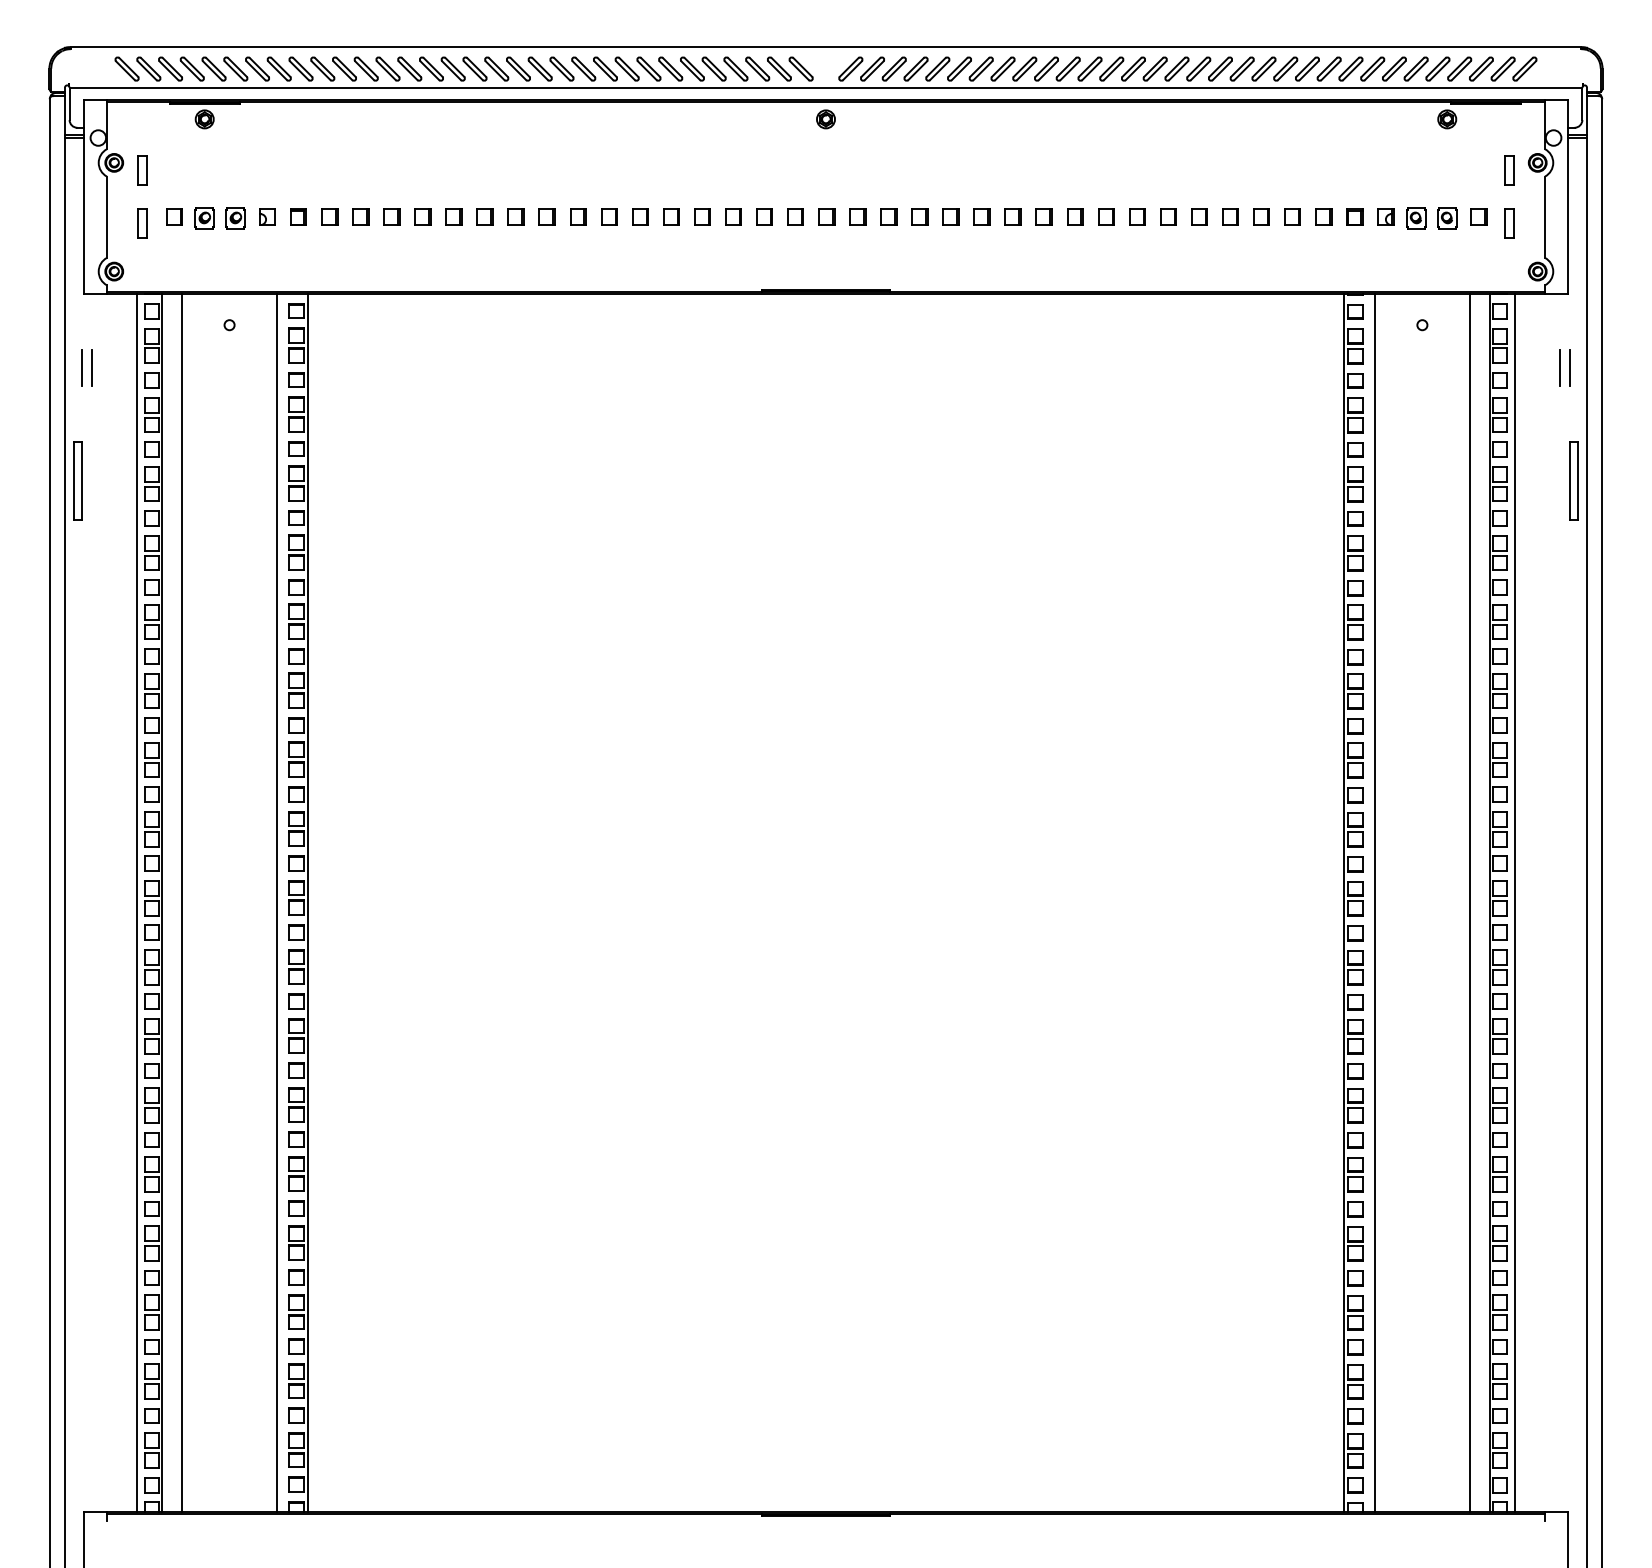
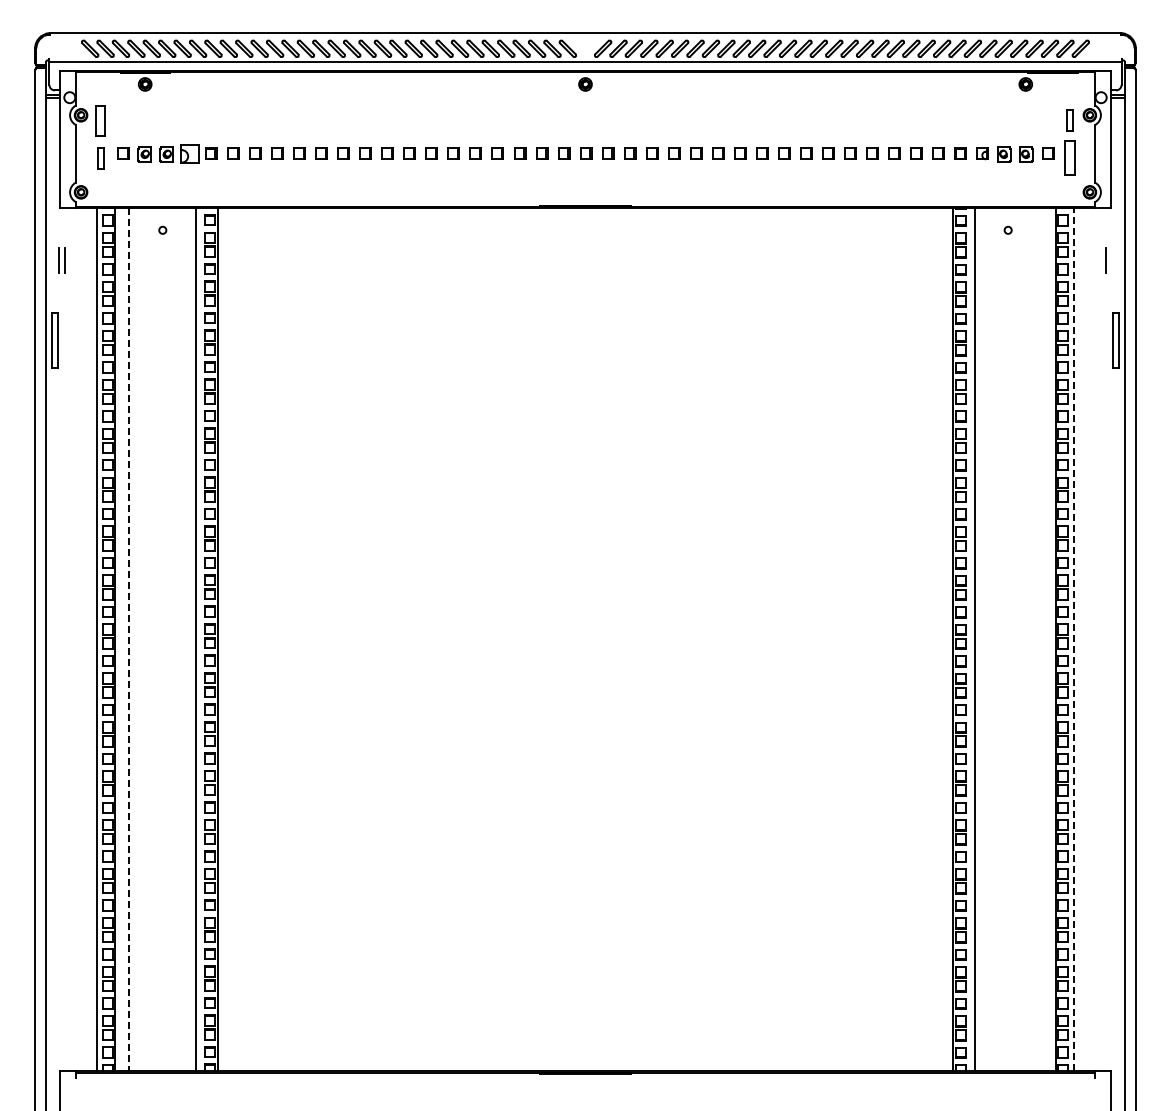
part: (141, 170) -> (100, 120), size x1.4
part: (267, 216) -> (189, 153), size x1.6
part: (1508, 223) -> (1069, 158), size x1.6
line: (1569, 367) -> (1112, 260), removed
line: (1469, 902) -> (1041, 639), removed
line: (1514, 902) -> (1073, 639), solid -> dashed
line: (182, 903) -> (129, 640), solid -> dashed

